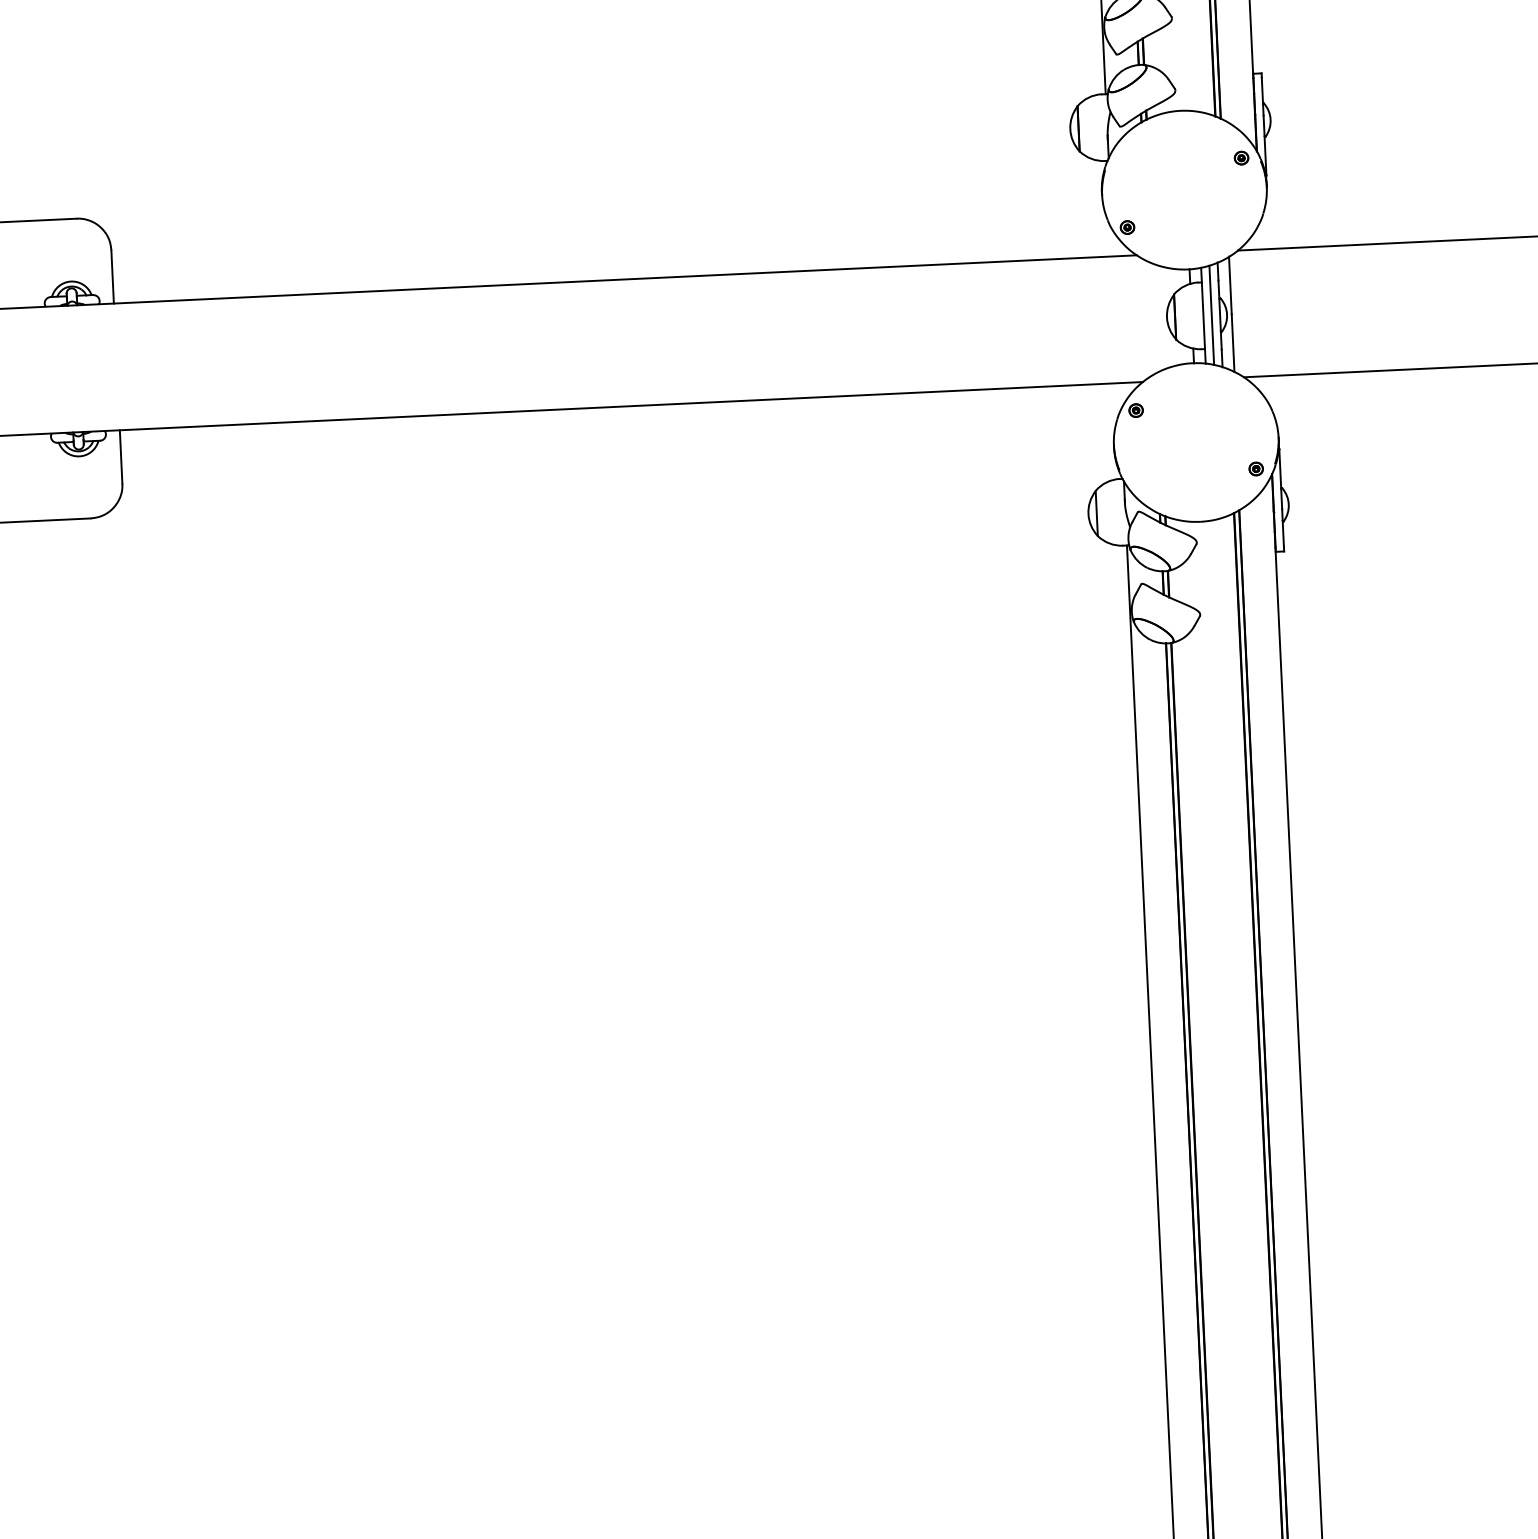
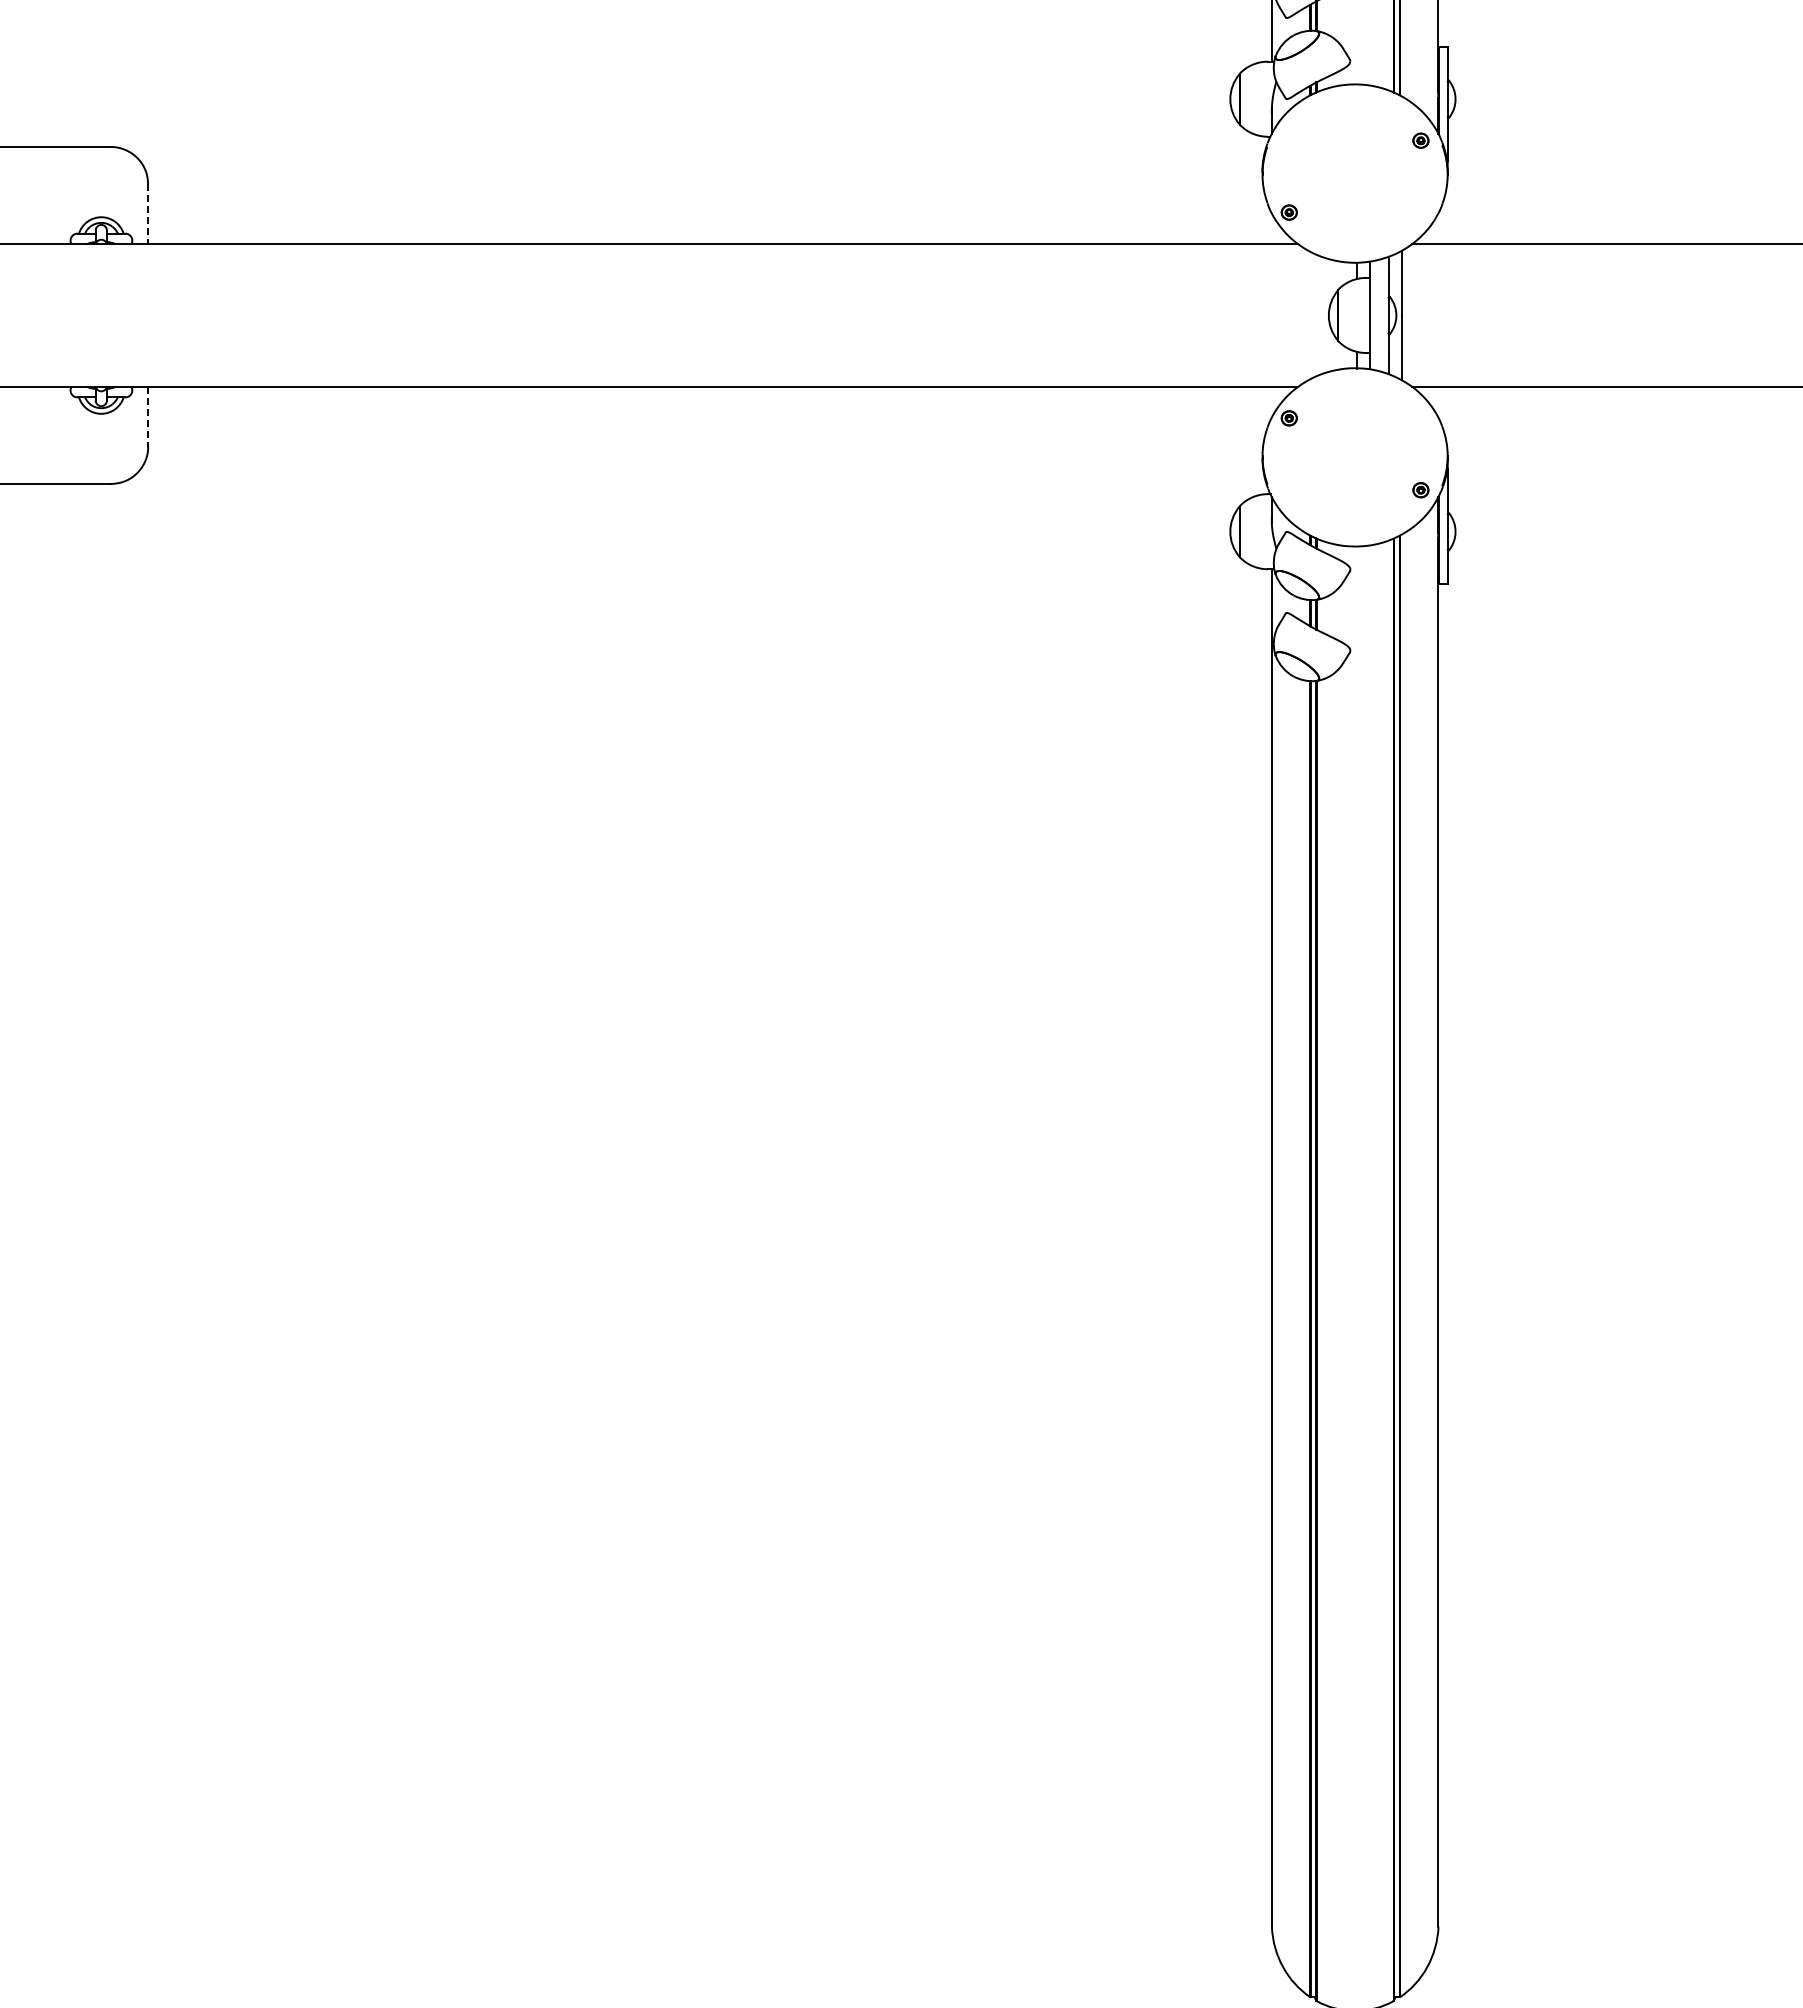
line: (112, 277) -> (148, 214), solid -> dashed
line: (1212, 315) -> (1379, 315), removed
line: (121, 456) -> (148, 416), solid -> dashed

